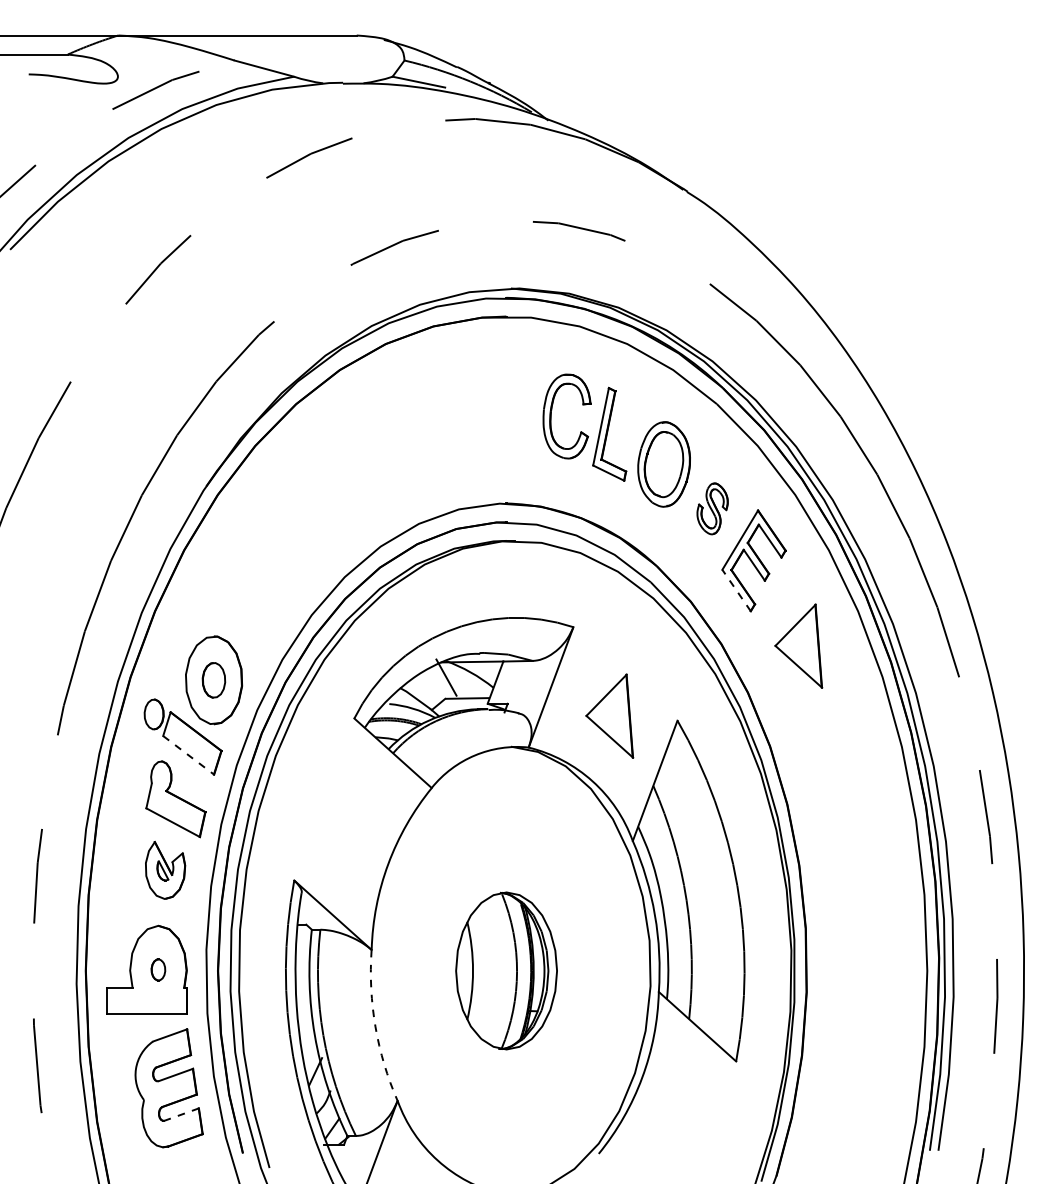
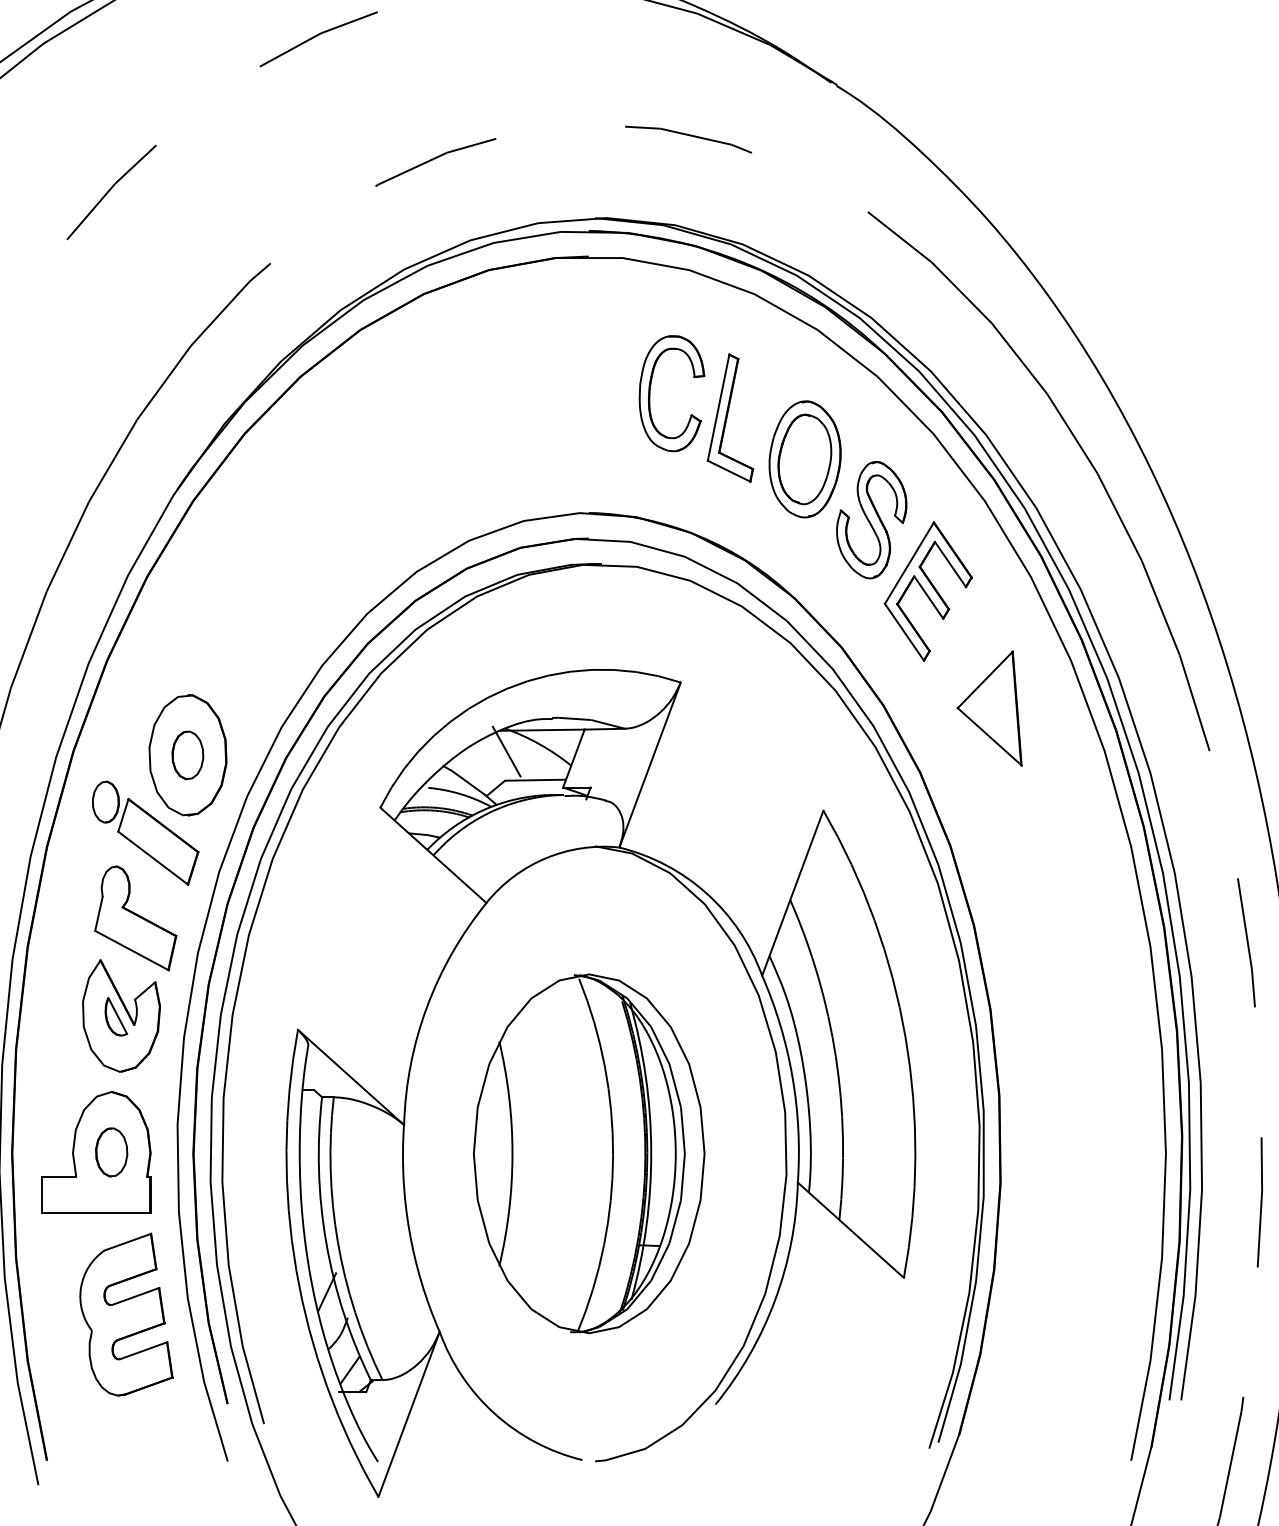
part: (712, 508) -> (871, 519), size x1.67
line: (736, 590) -> (904, 632), dashed -> solid
part: (609, 715) -> (730, 803), removed
line: (189, 755) -> (154, 858), dashed -> solid
part: (165, 870) -> (121, 1016), size x1.43
part: (158, 969) -> (111, 1151), size x1.67
part: (506, 970) -> (588, 1153), size x1.67
arc: (375, 1026) -> (409, 1229), dashed -> solid
line: (181, 1114) -> (143, 1350), dashed -> solid

